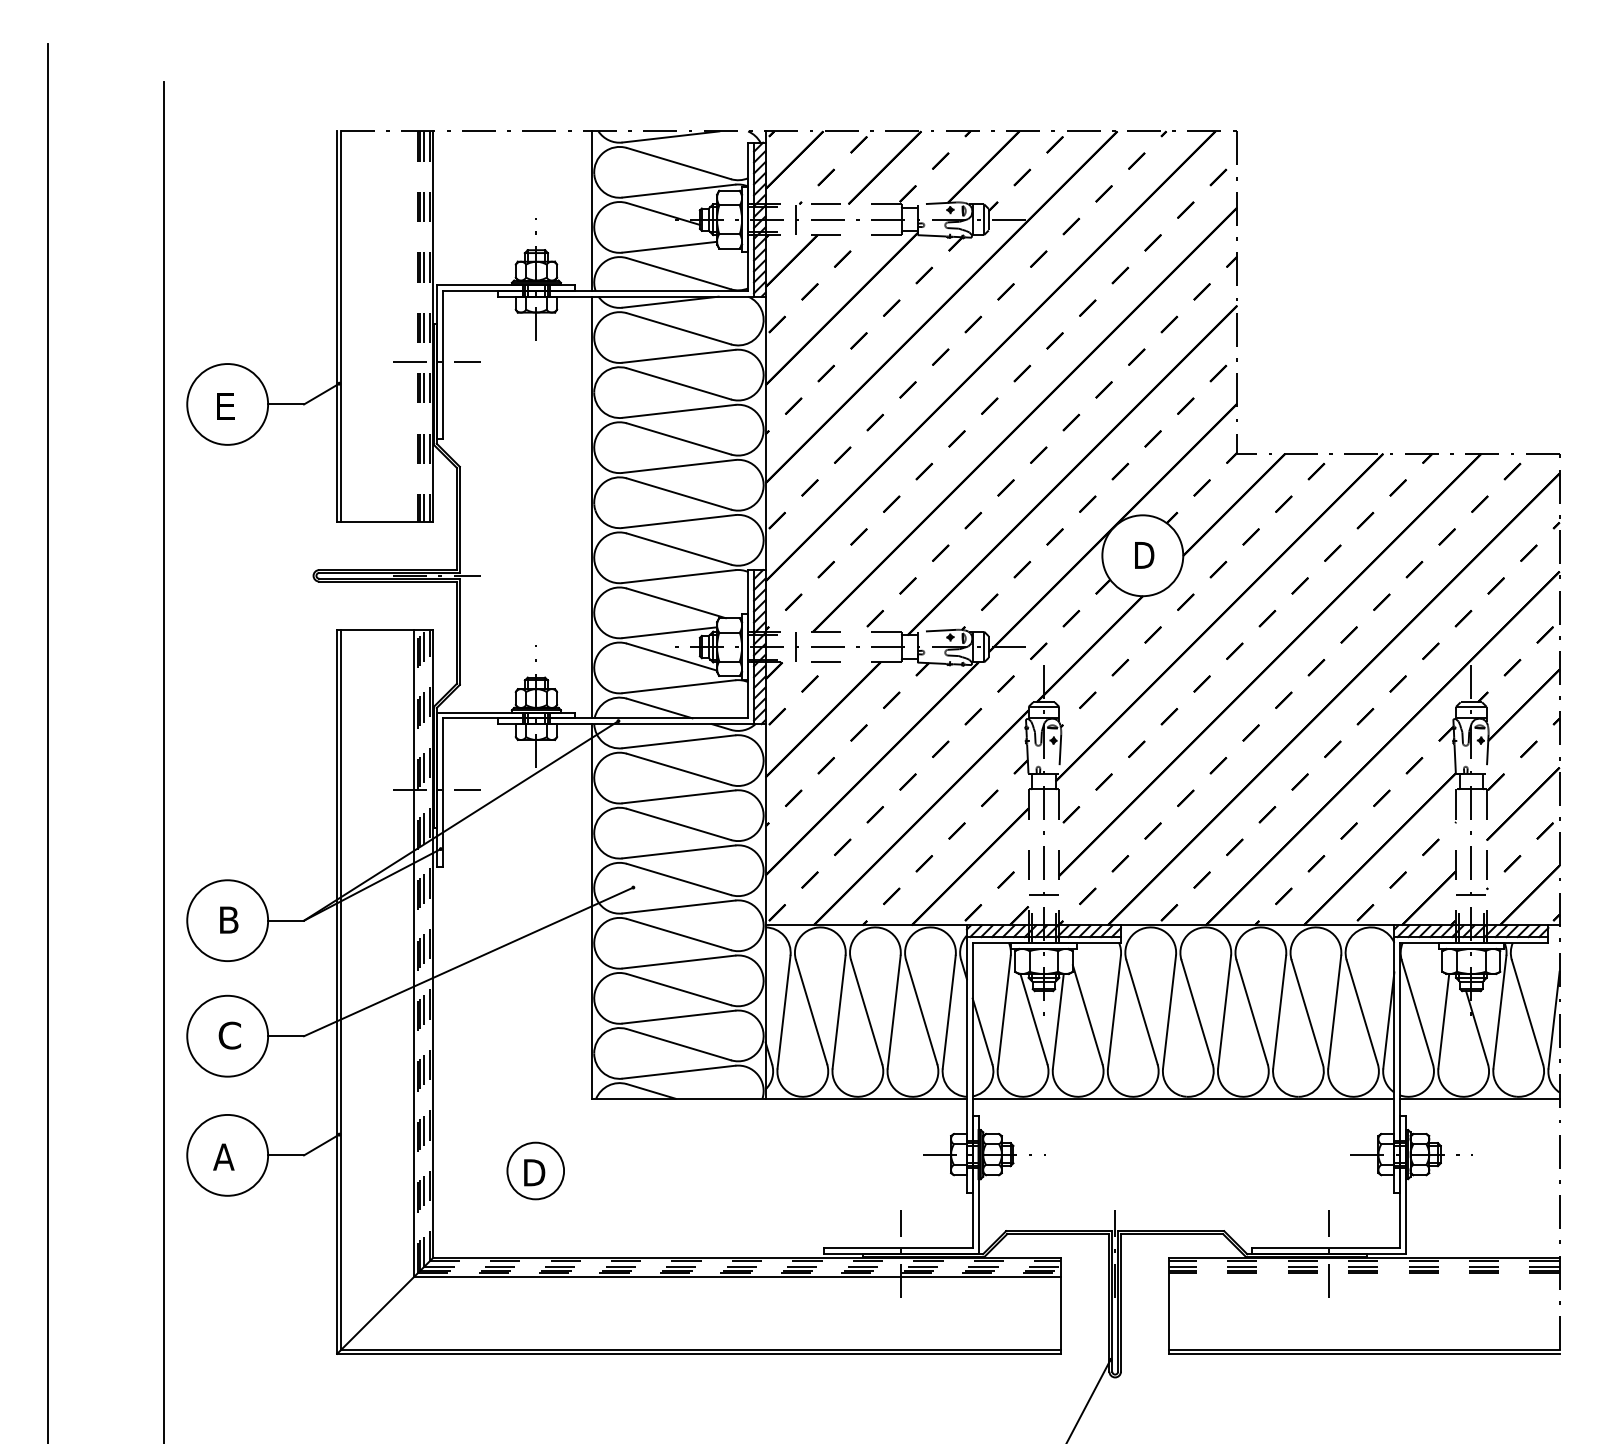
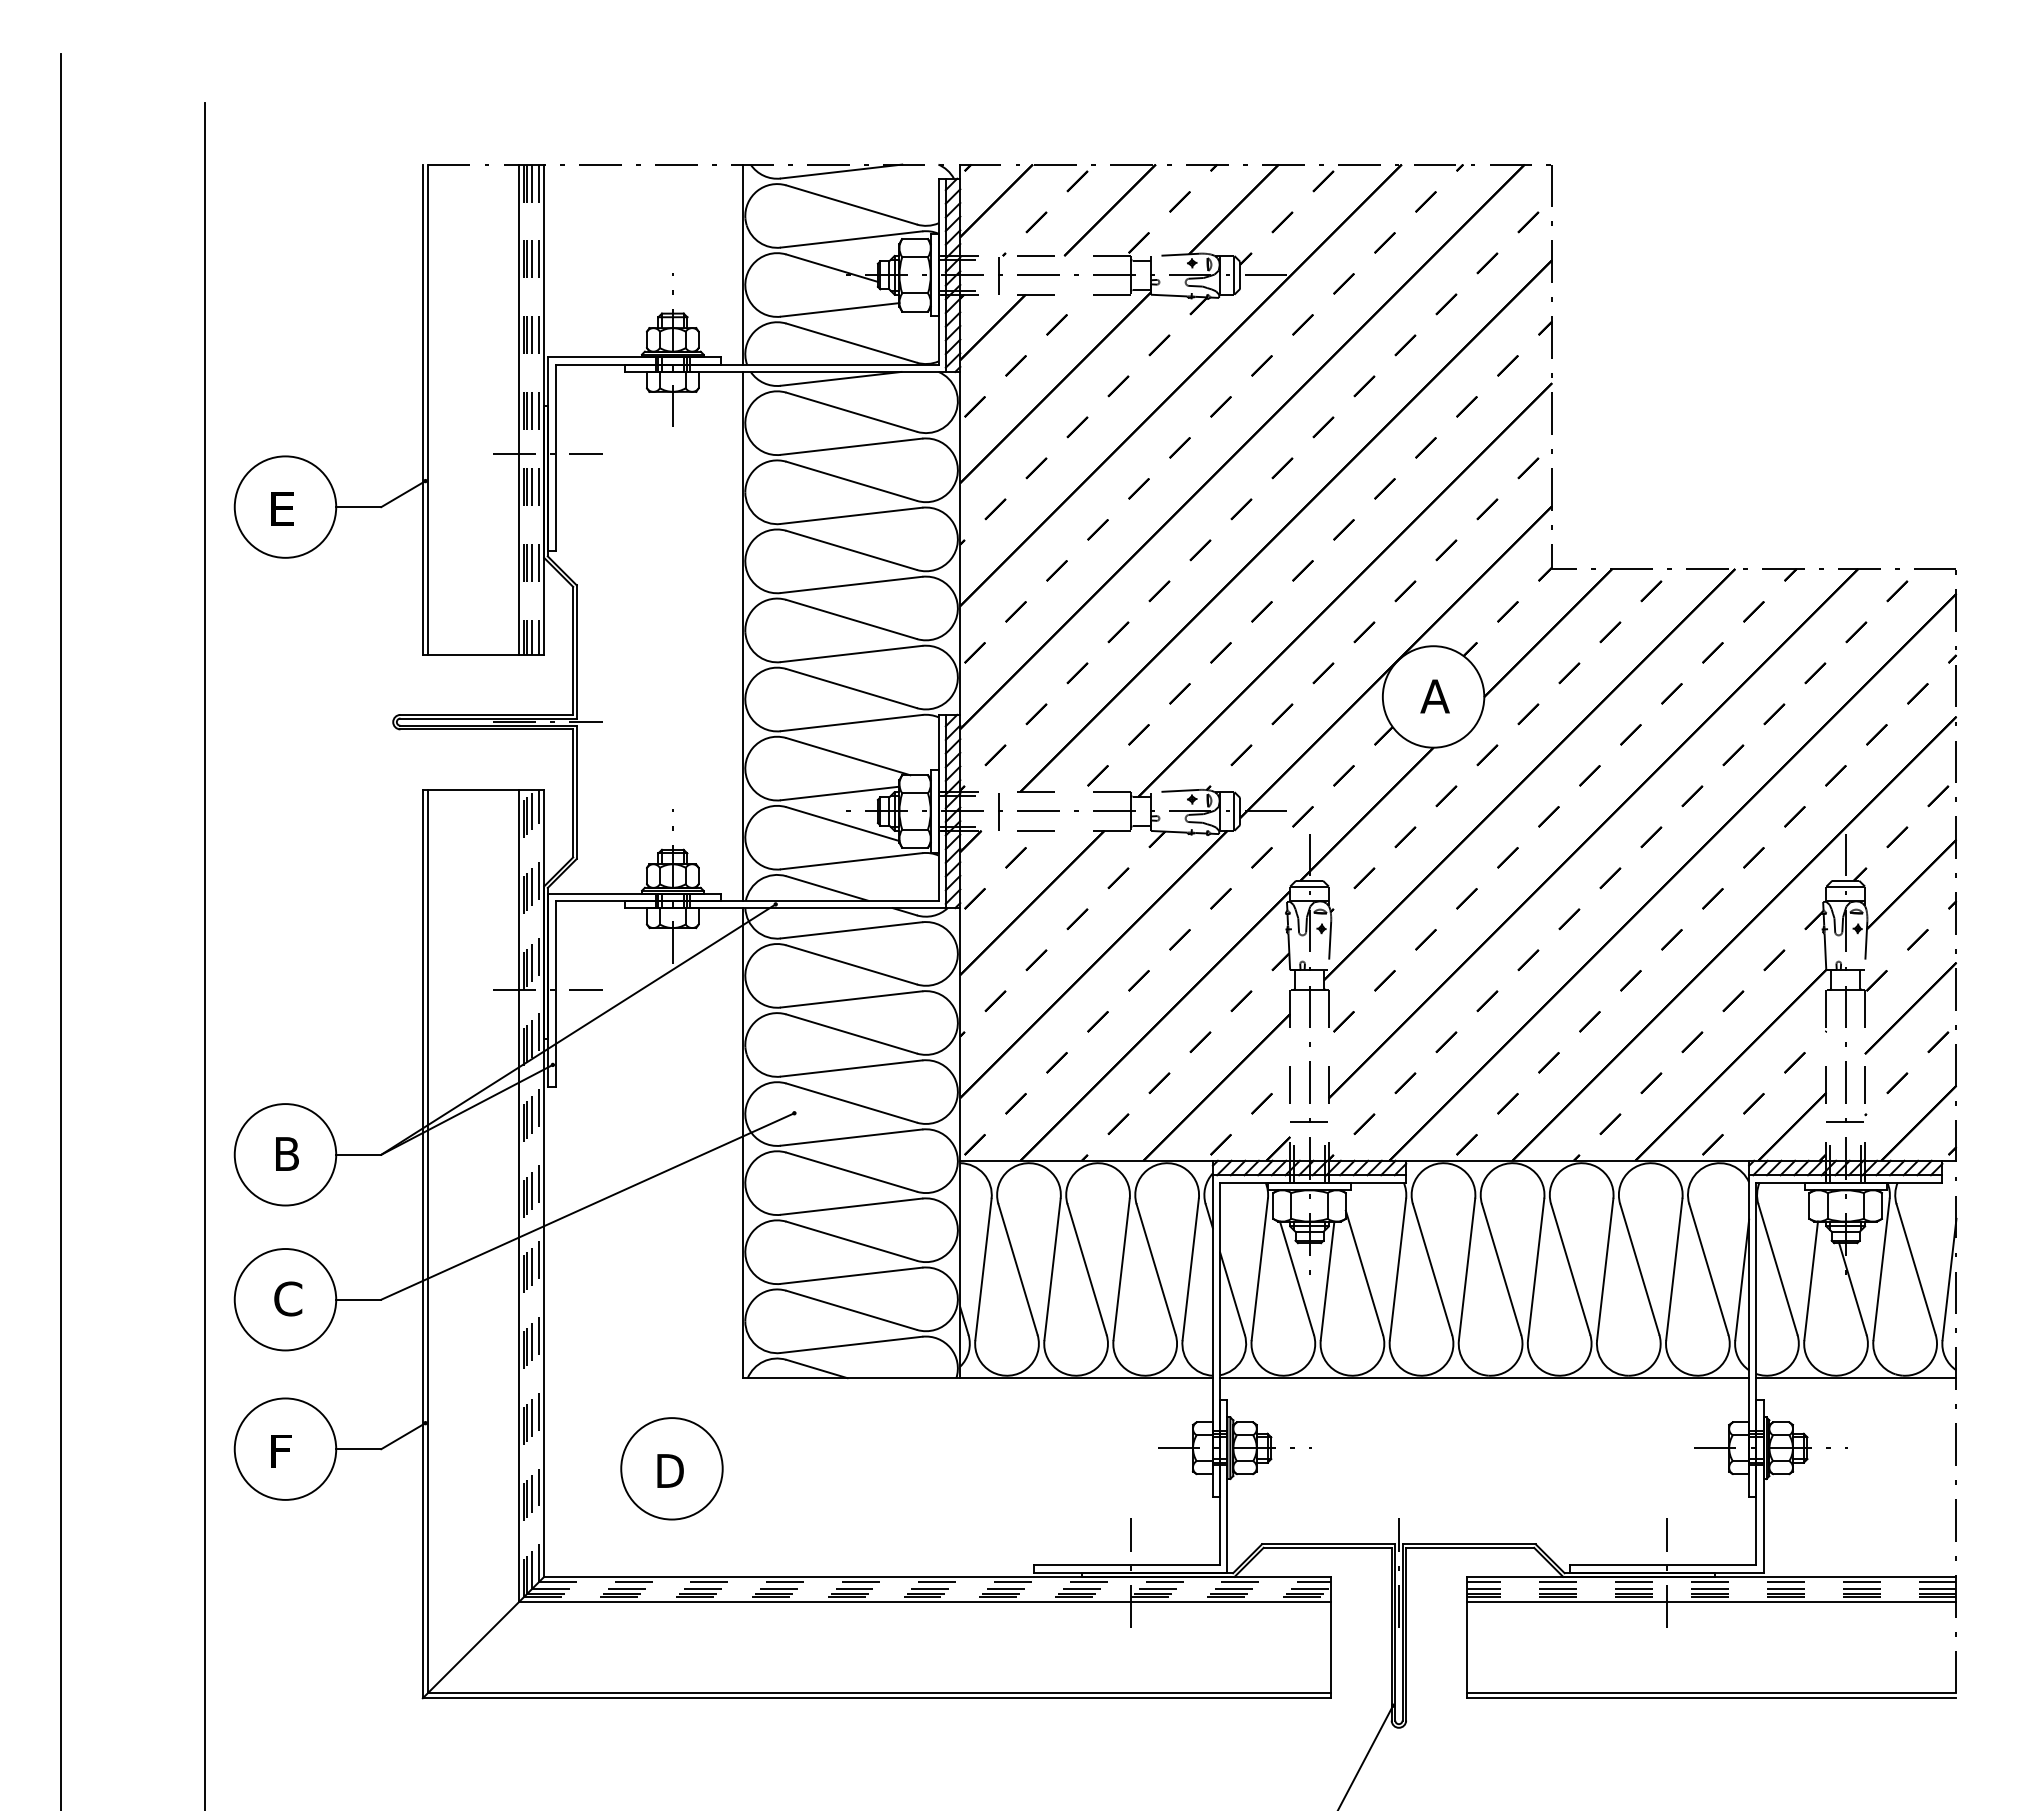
line: (414, 326) -> (519, 409), added
text: (1143, 555) -> (1434, 696), D -> A
text: (223, 1157) -> (280, 1451), A -> F
circle: (535, 1170) -> (671, 1468), size x1.43
line: (1364, 1276) -> (1711, 1601), added

